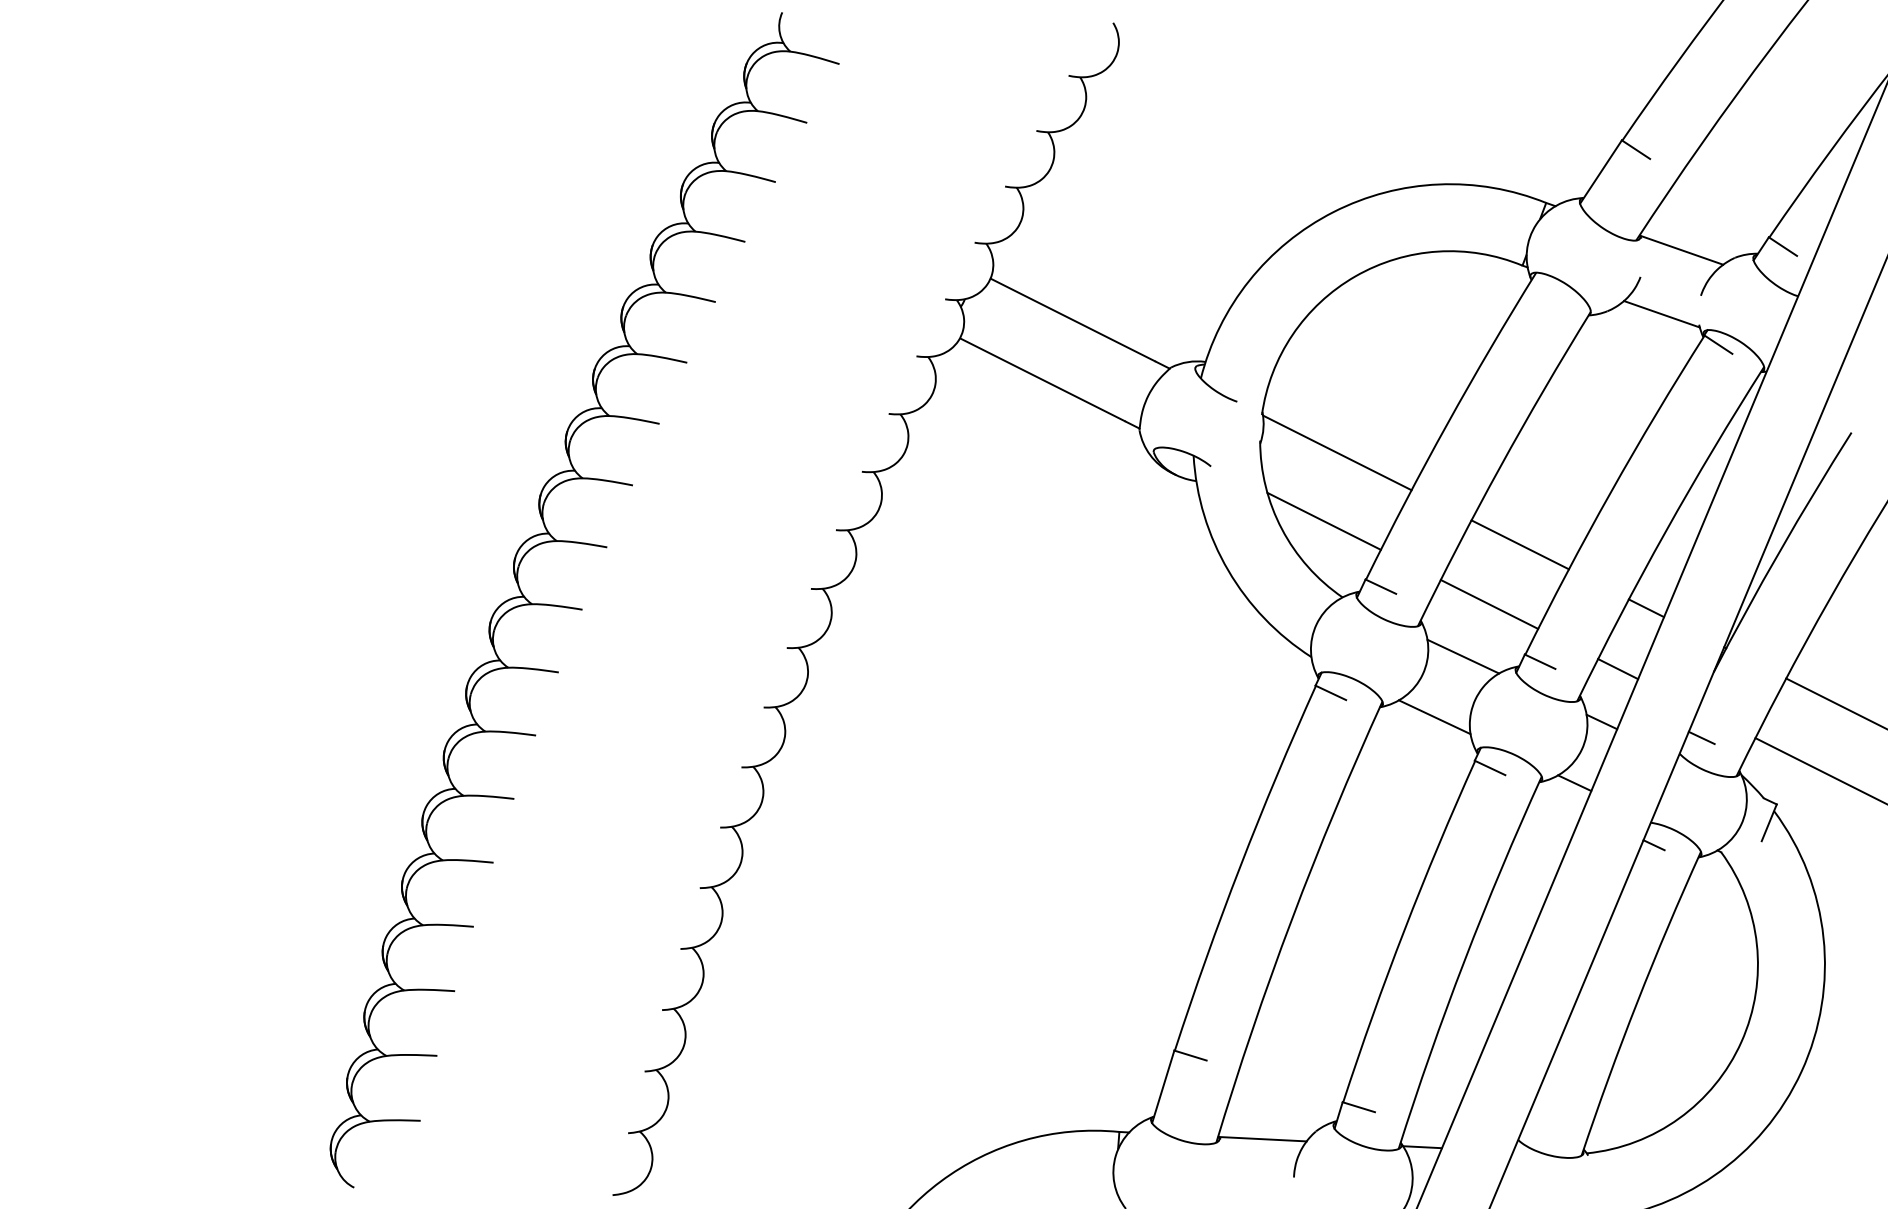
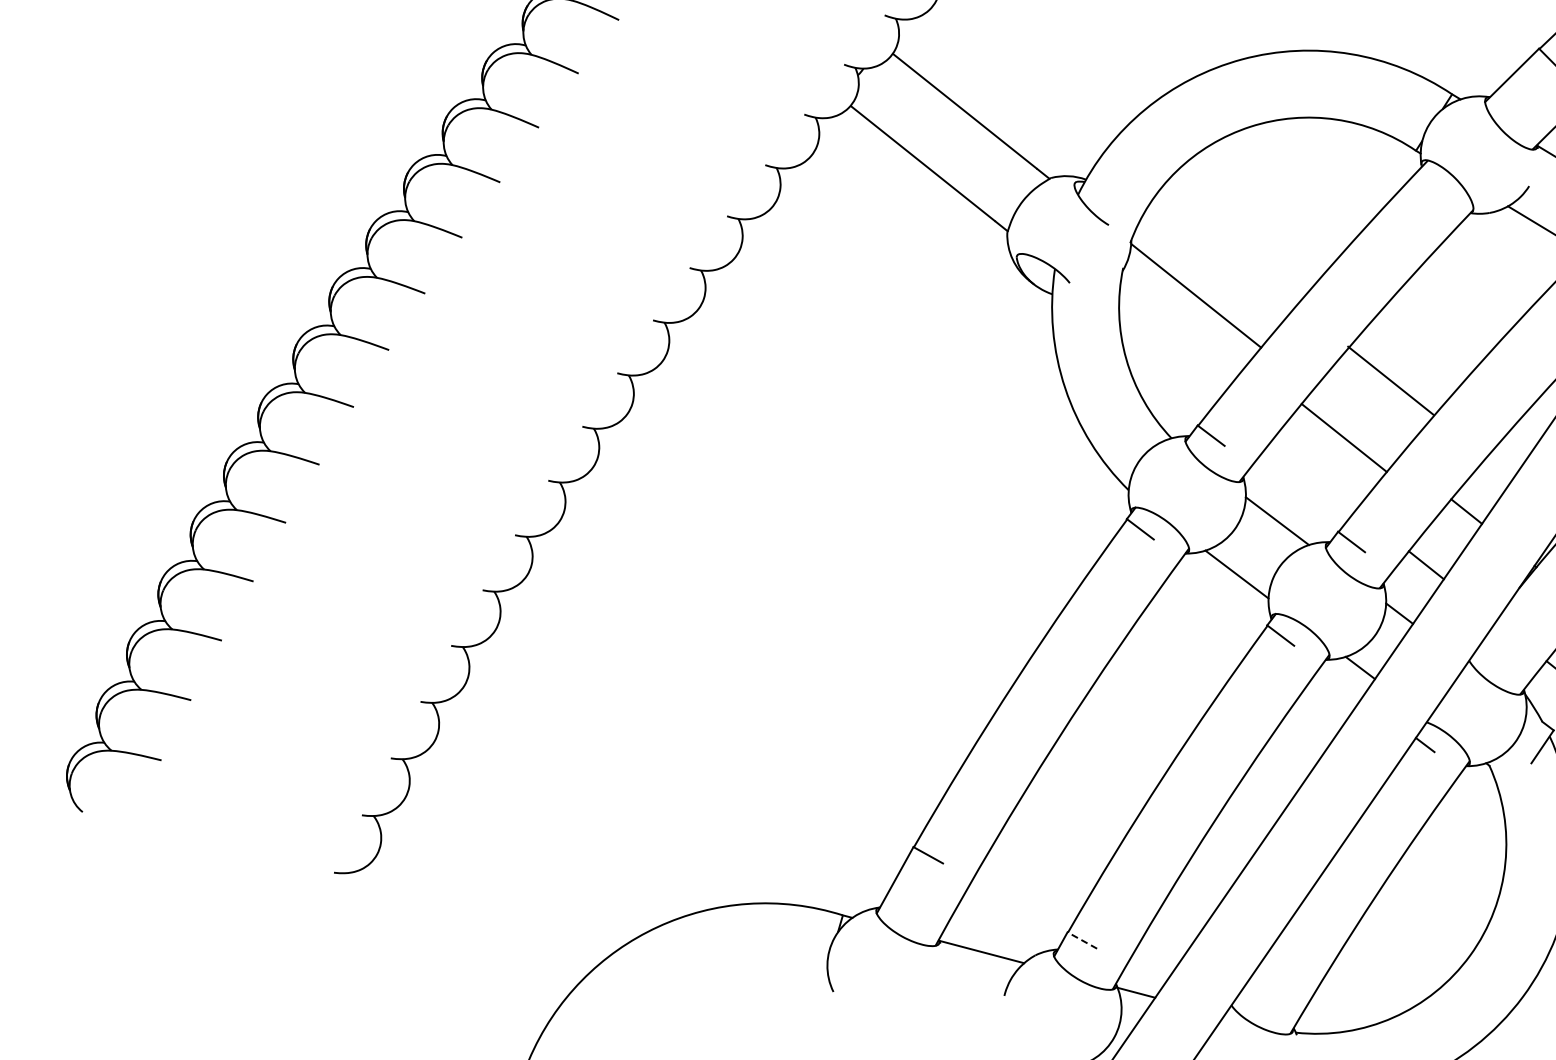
line: (1323, 520) -> (1168, 359), removed
line: (1519, 544) -> (1390, 380), moved
line: (1489, 603) -> (1344, 437), moved
line: (1701, 737) -> (1493, 649), removed
line: (1358, 1107) -> (1081, 940), solid -> dashed

